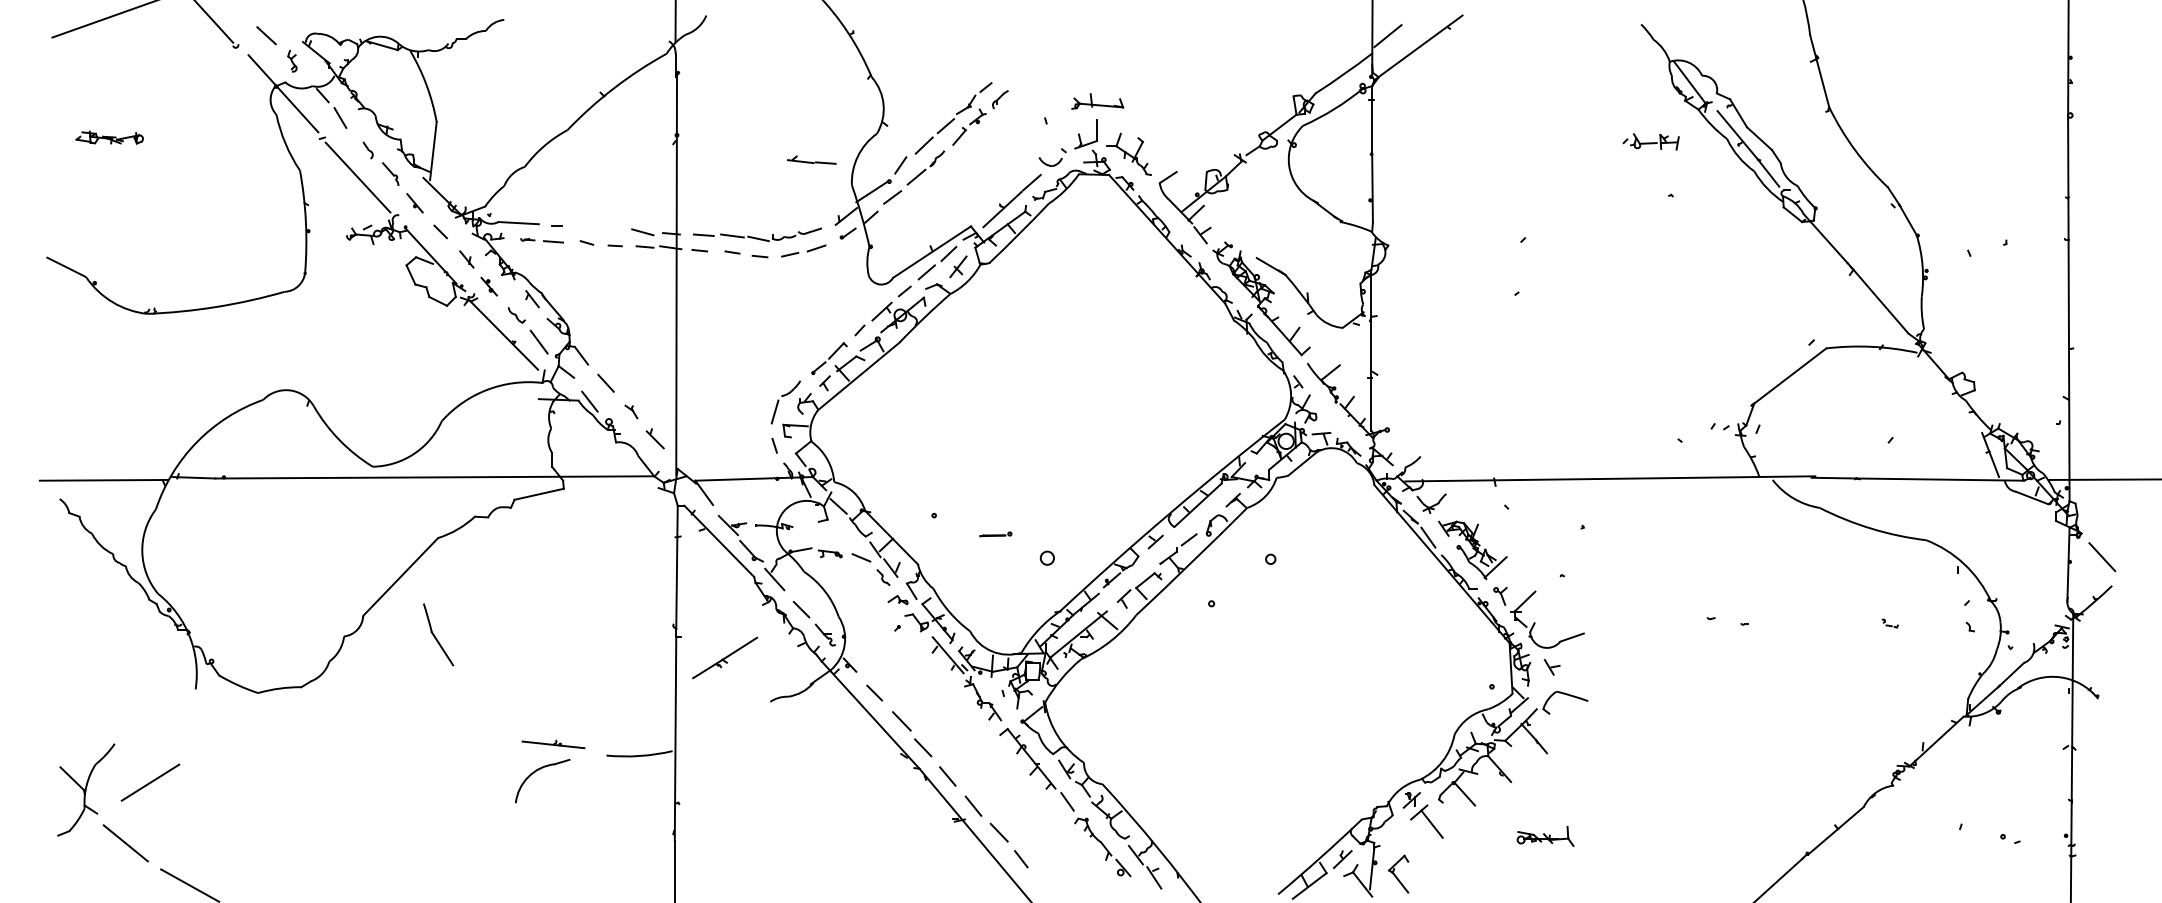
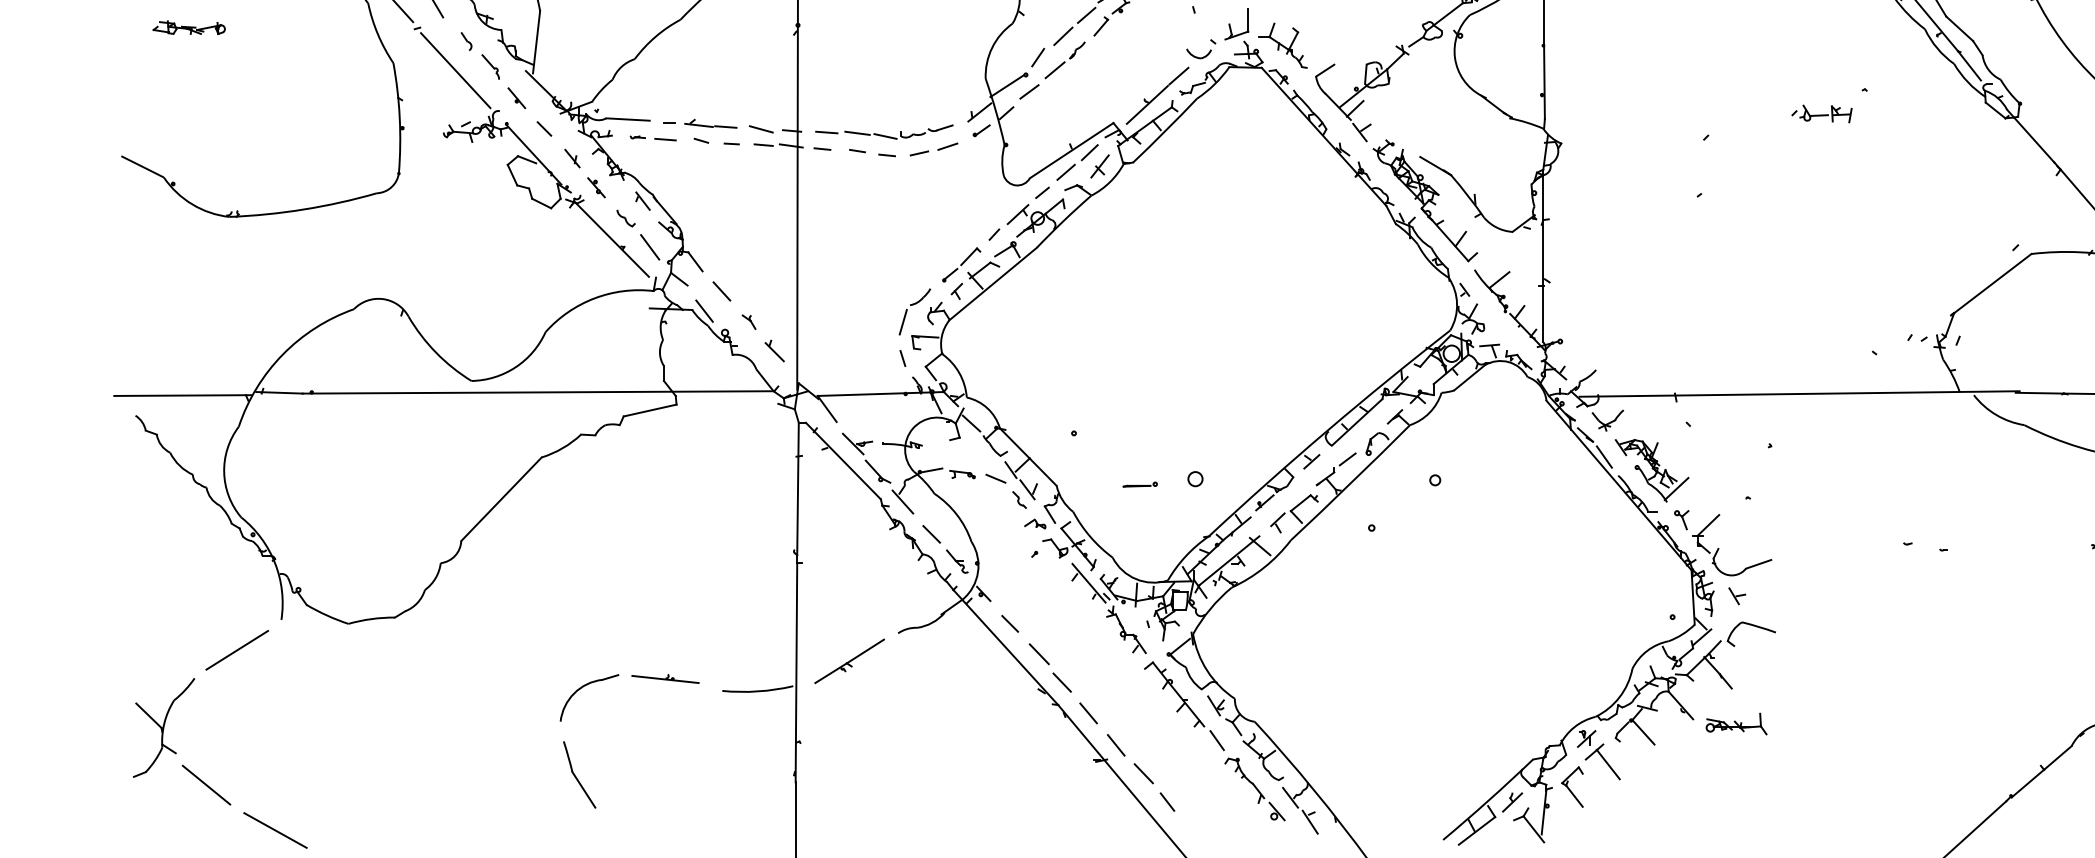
part: (1650, 141) -> (1821, 113), moved
part: (811, 159) -> (710, 123), moved
part: (995, 534) -> (1139, 484), moved
part: (438, 634) -> (579, 774), moved
part: (724, 657) -> (848, 660), moved
part: (535, 772) -> (581, 688), moved
line: (150, 782) -> (237, 650), moved
part: (1545, 836) -> (1736, 724), moved
part: (1398, 873) -> (1572, 786), moved

